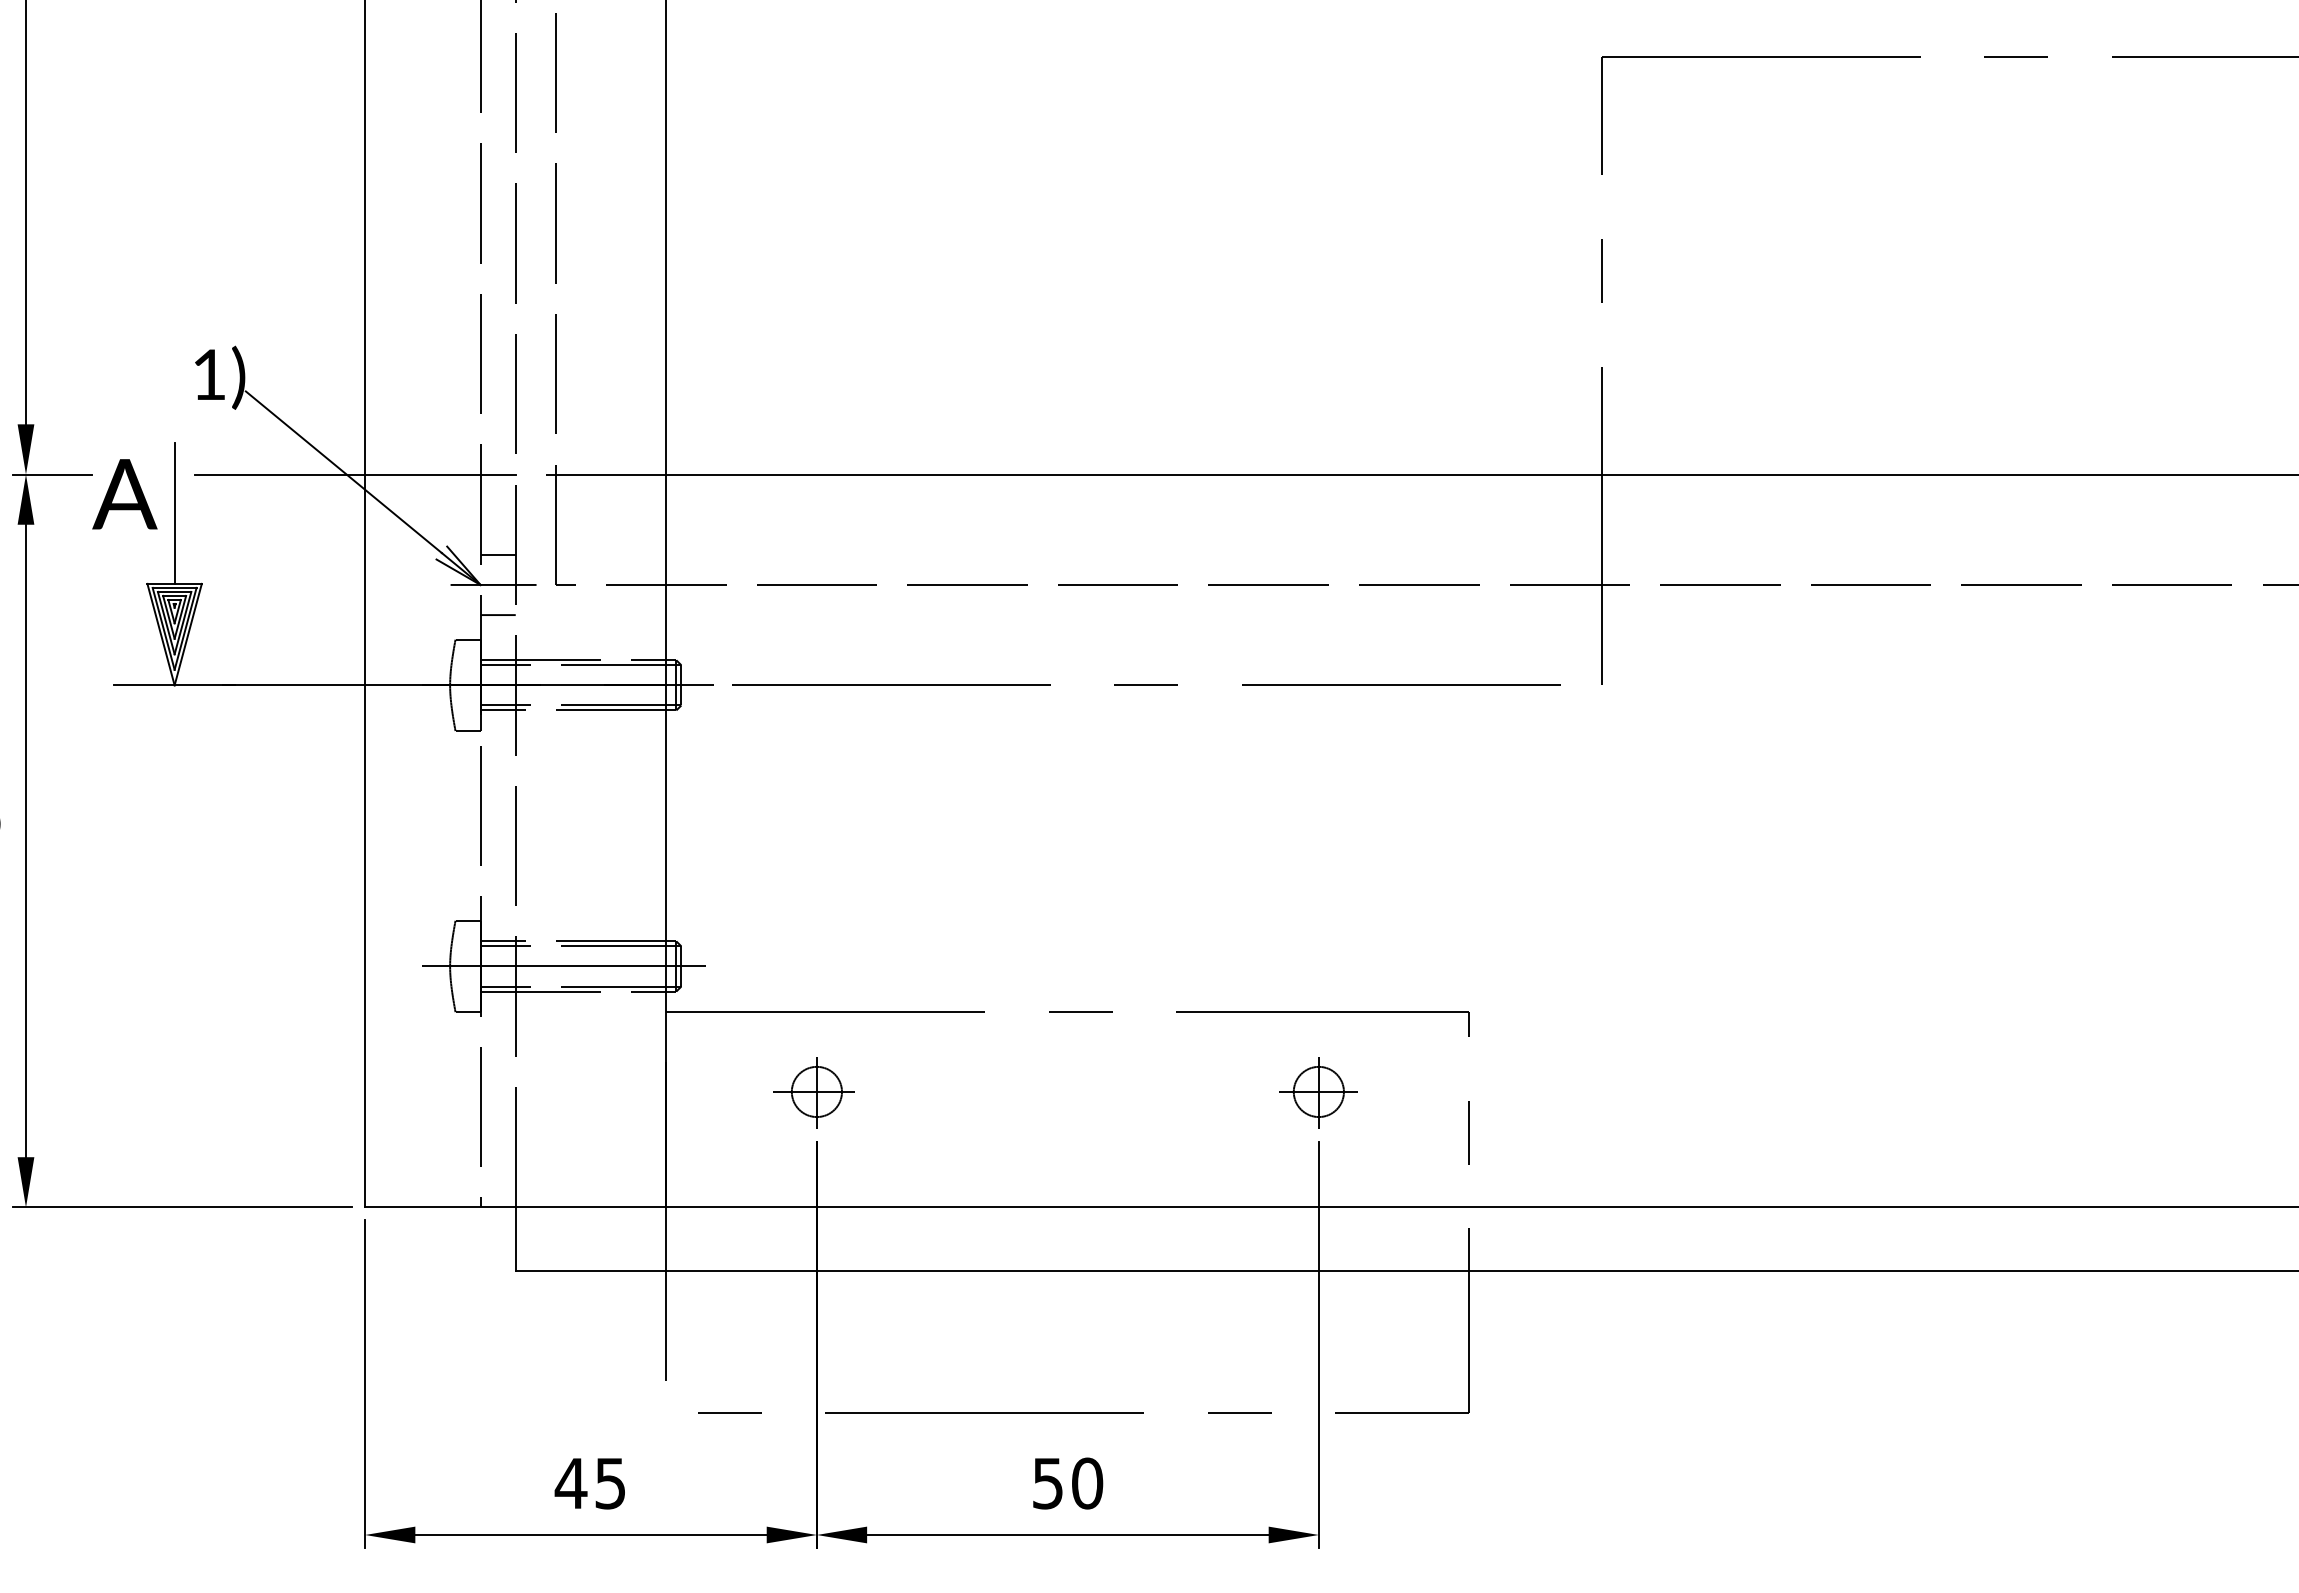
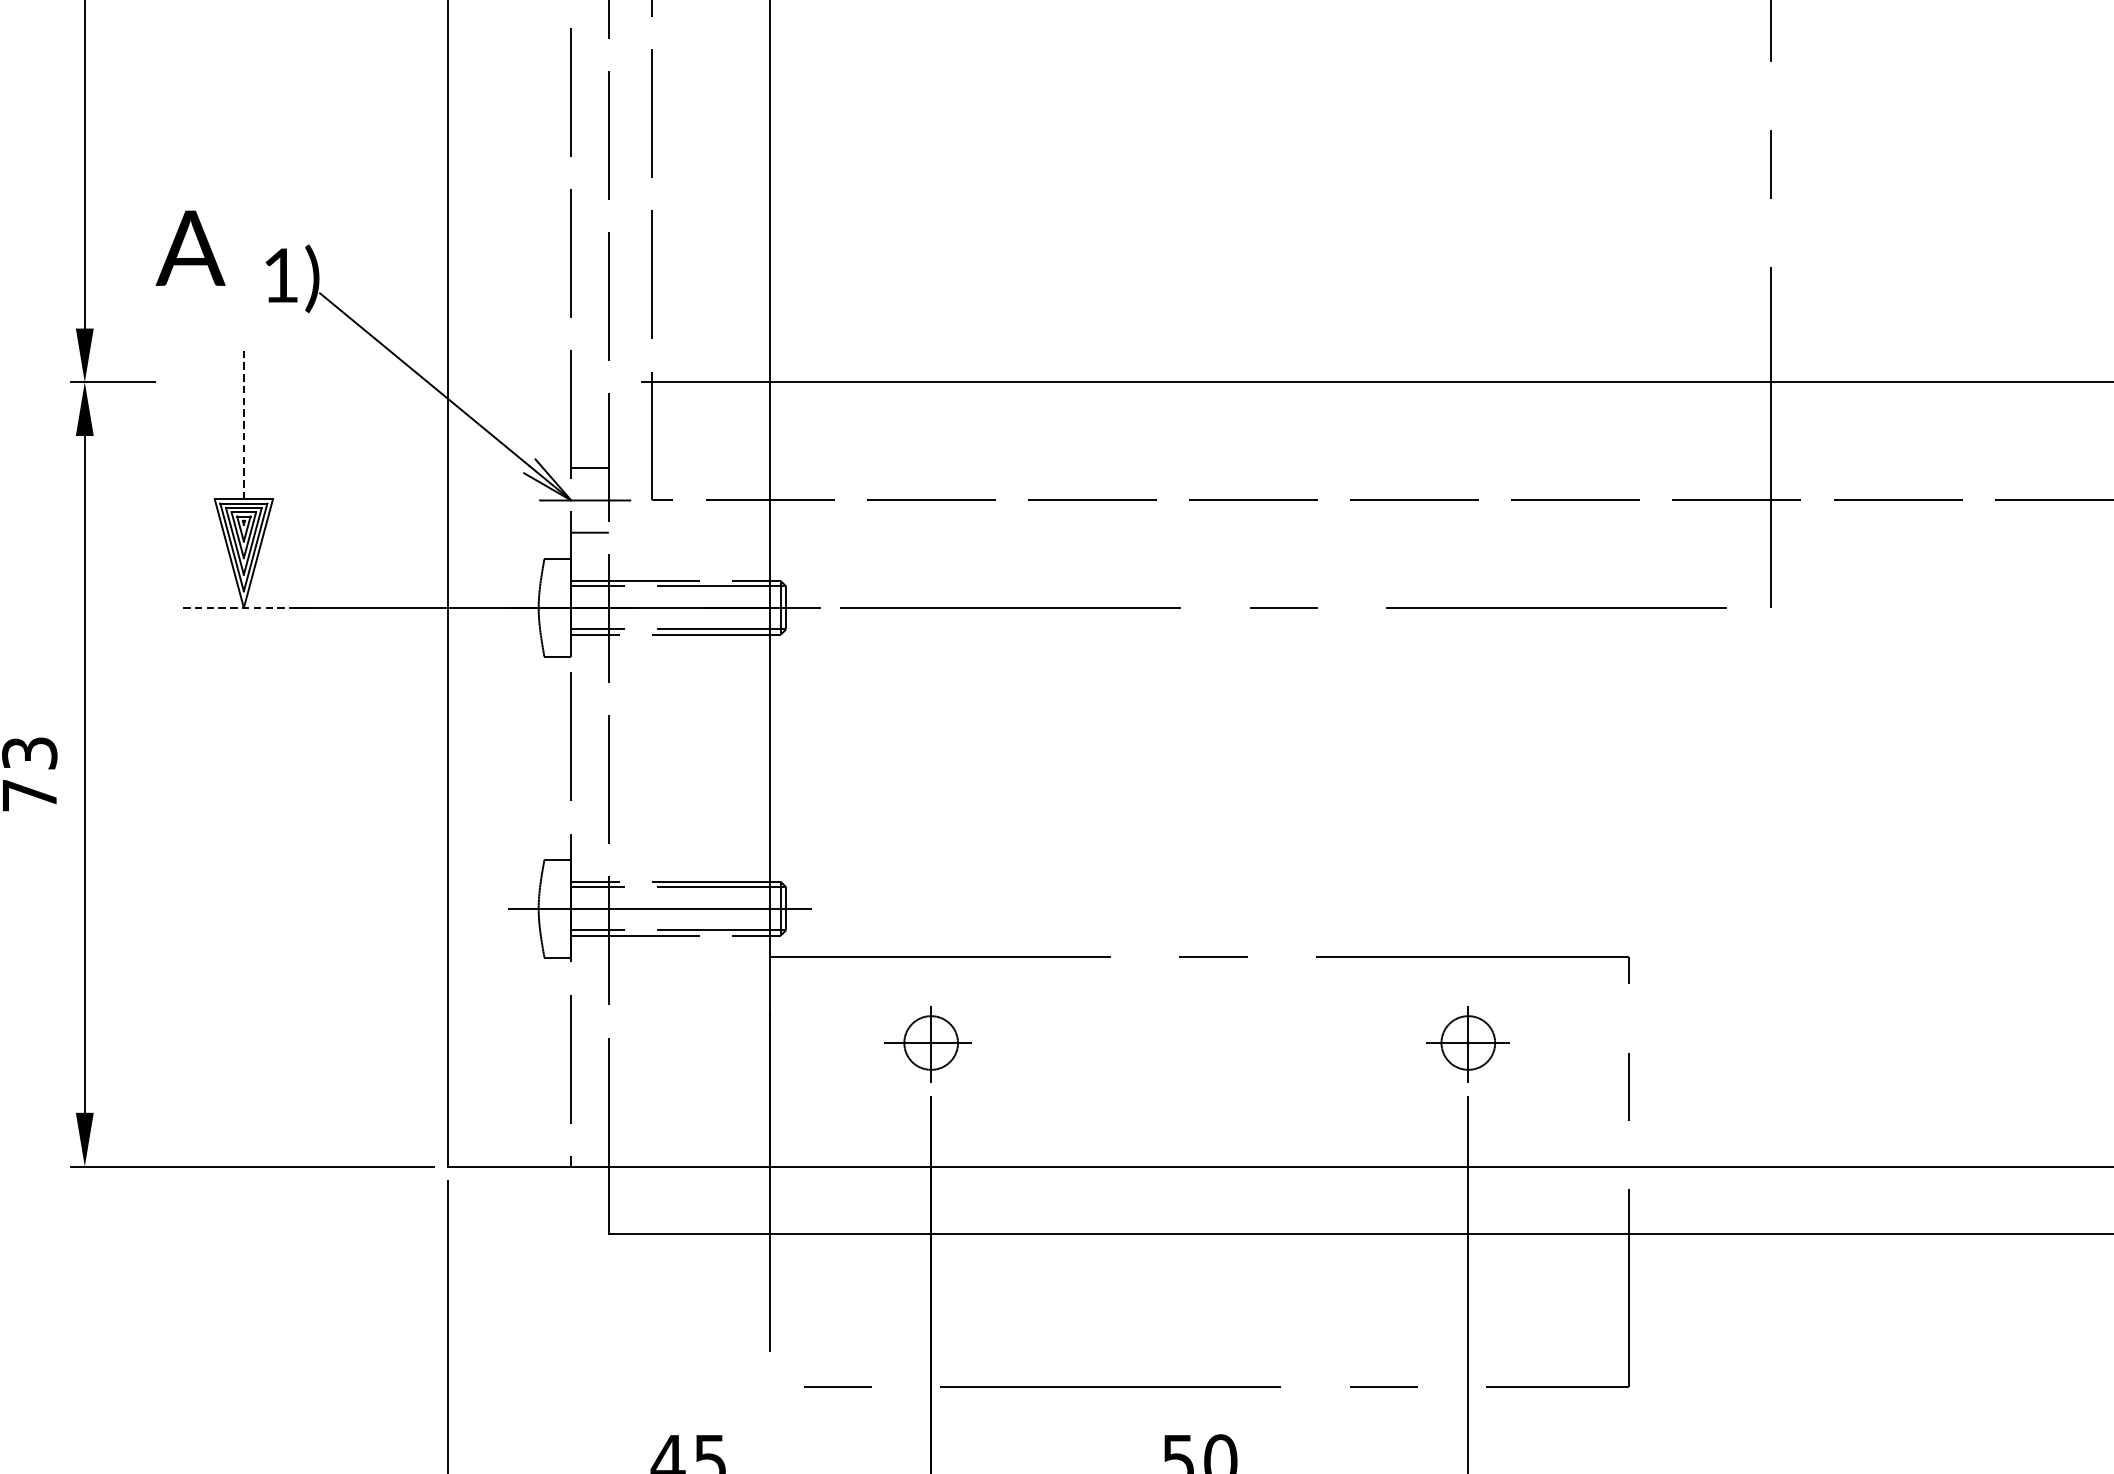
line: (354, 474) -> (436, 382), removed
text: (124, 494) -> (190, 248), moved
line: (174, 513) -> (243, 423), solid -> dashed
line: (174, 685) -> (243, 608), solid -> dashed

